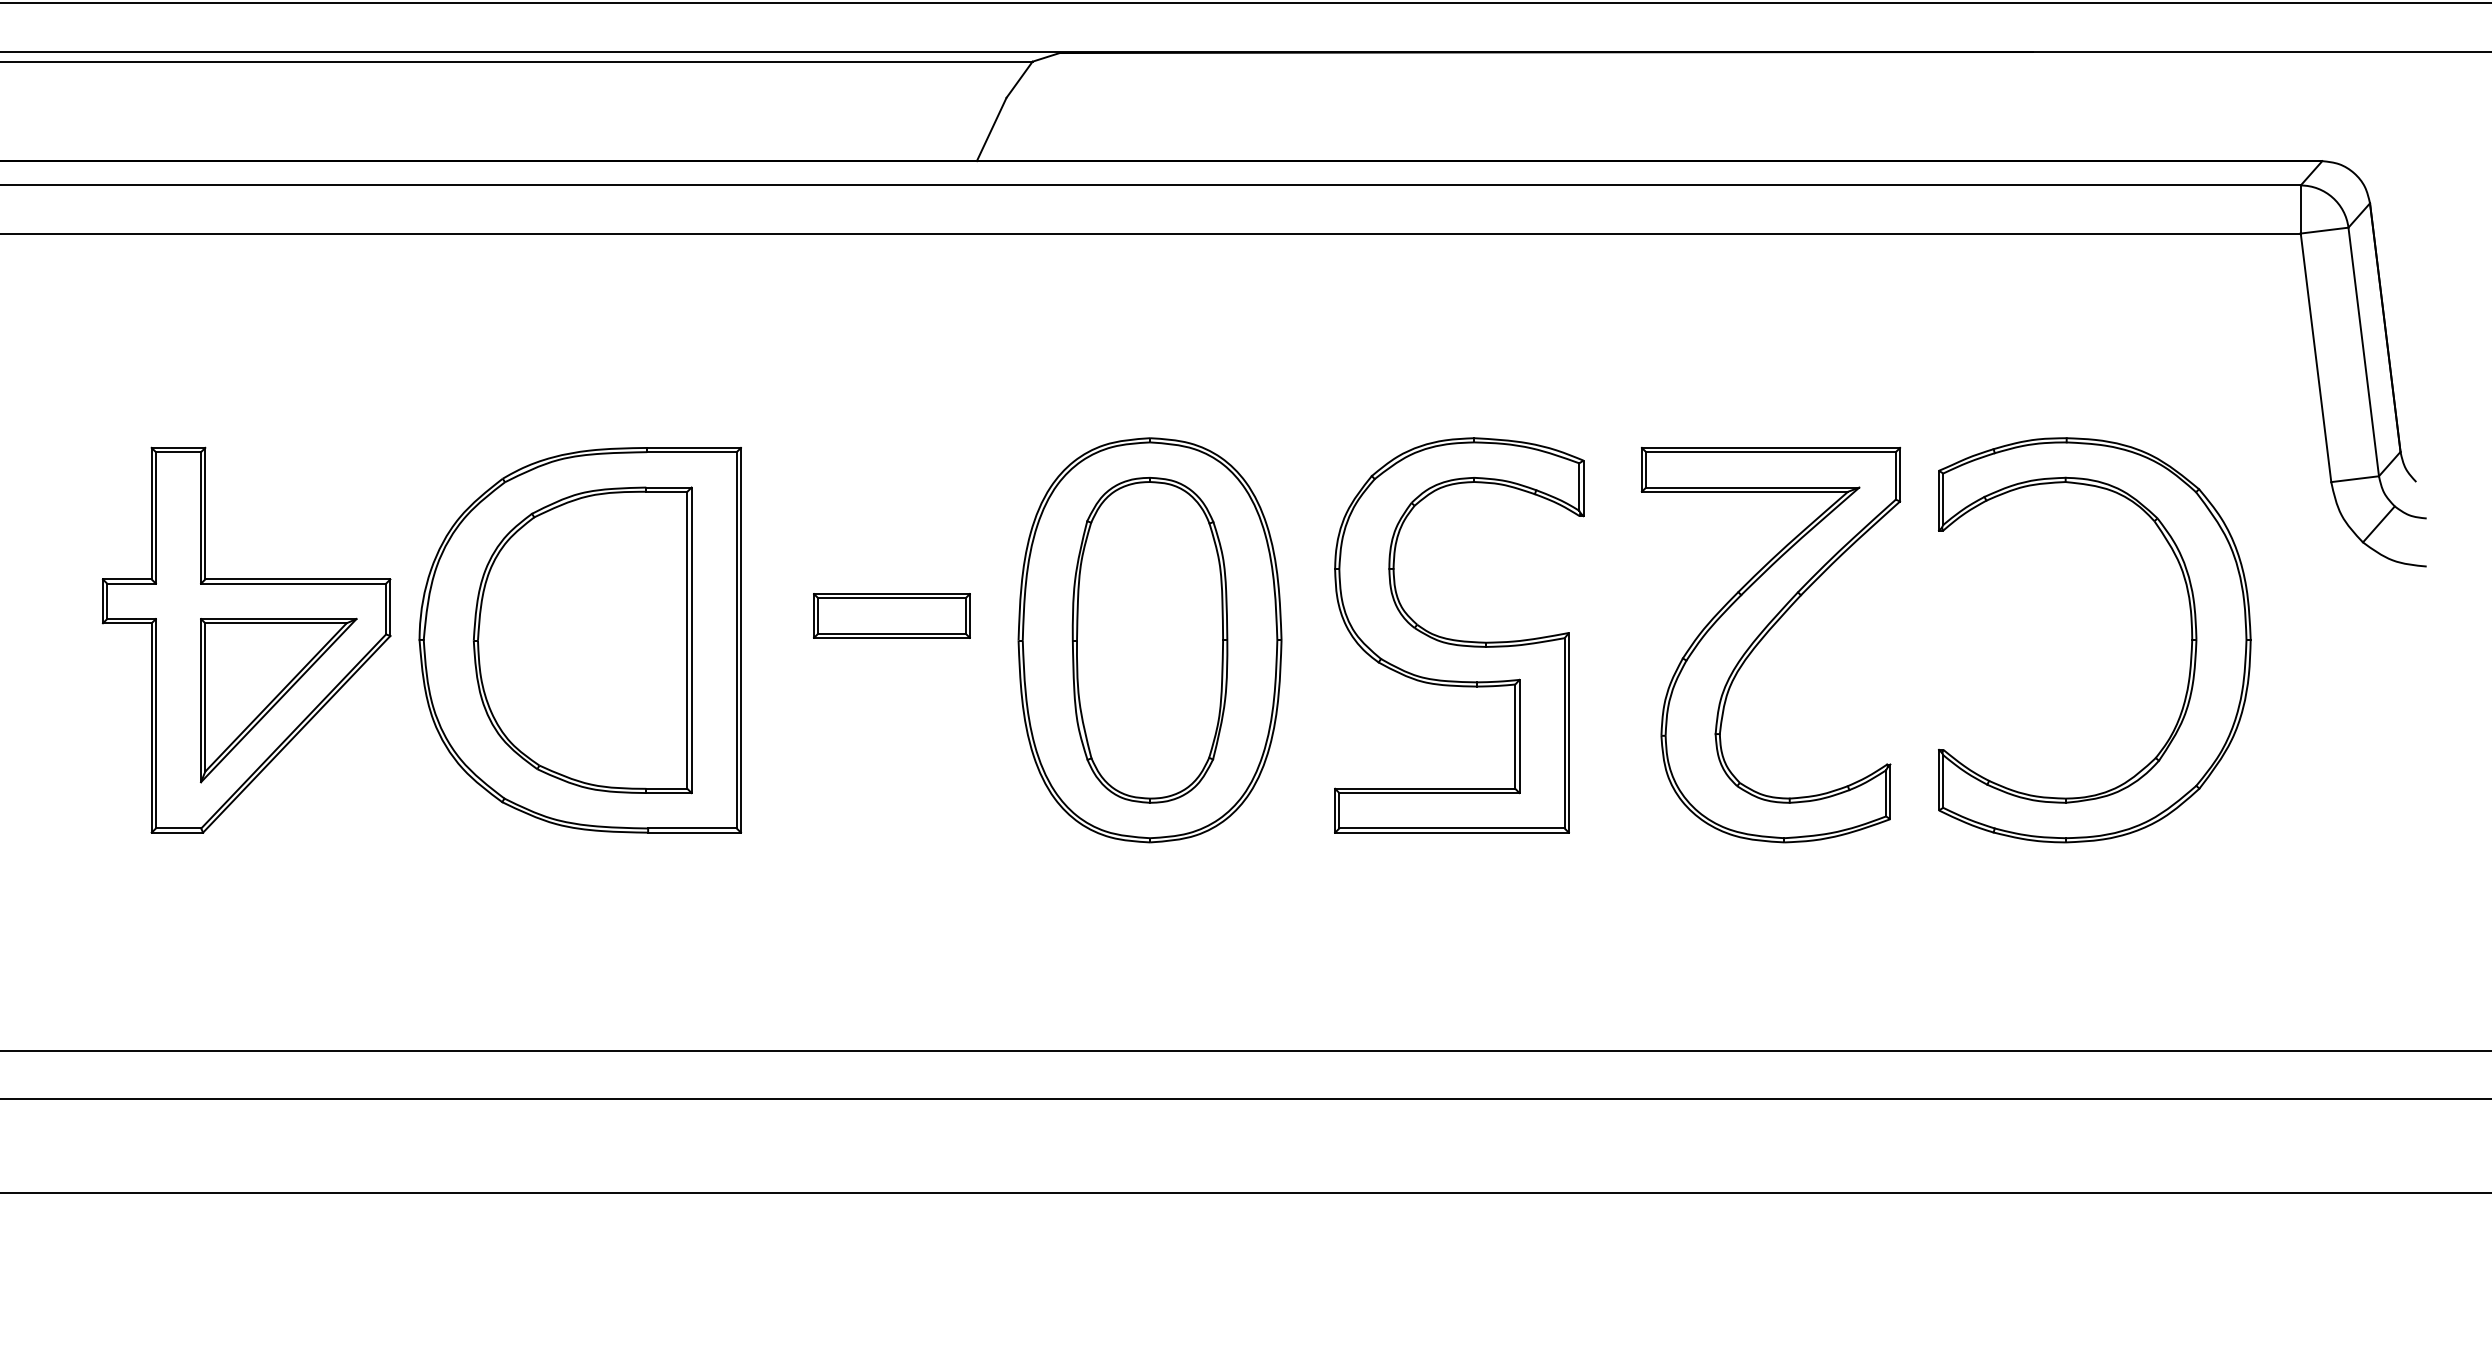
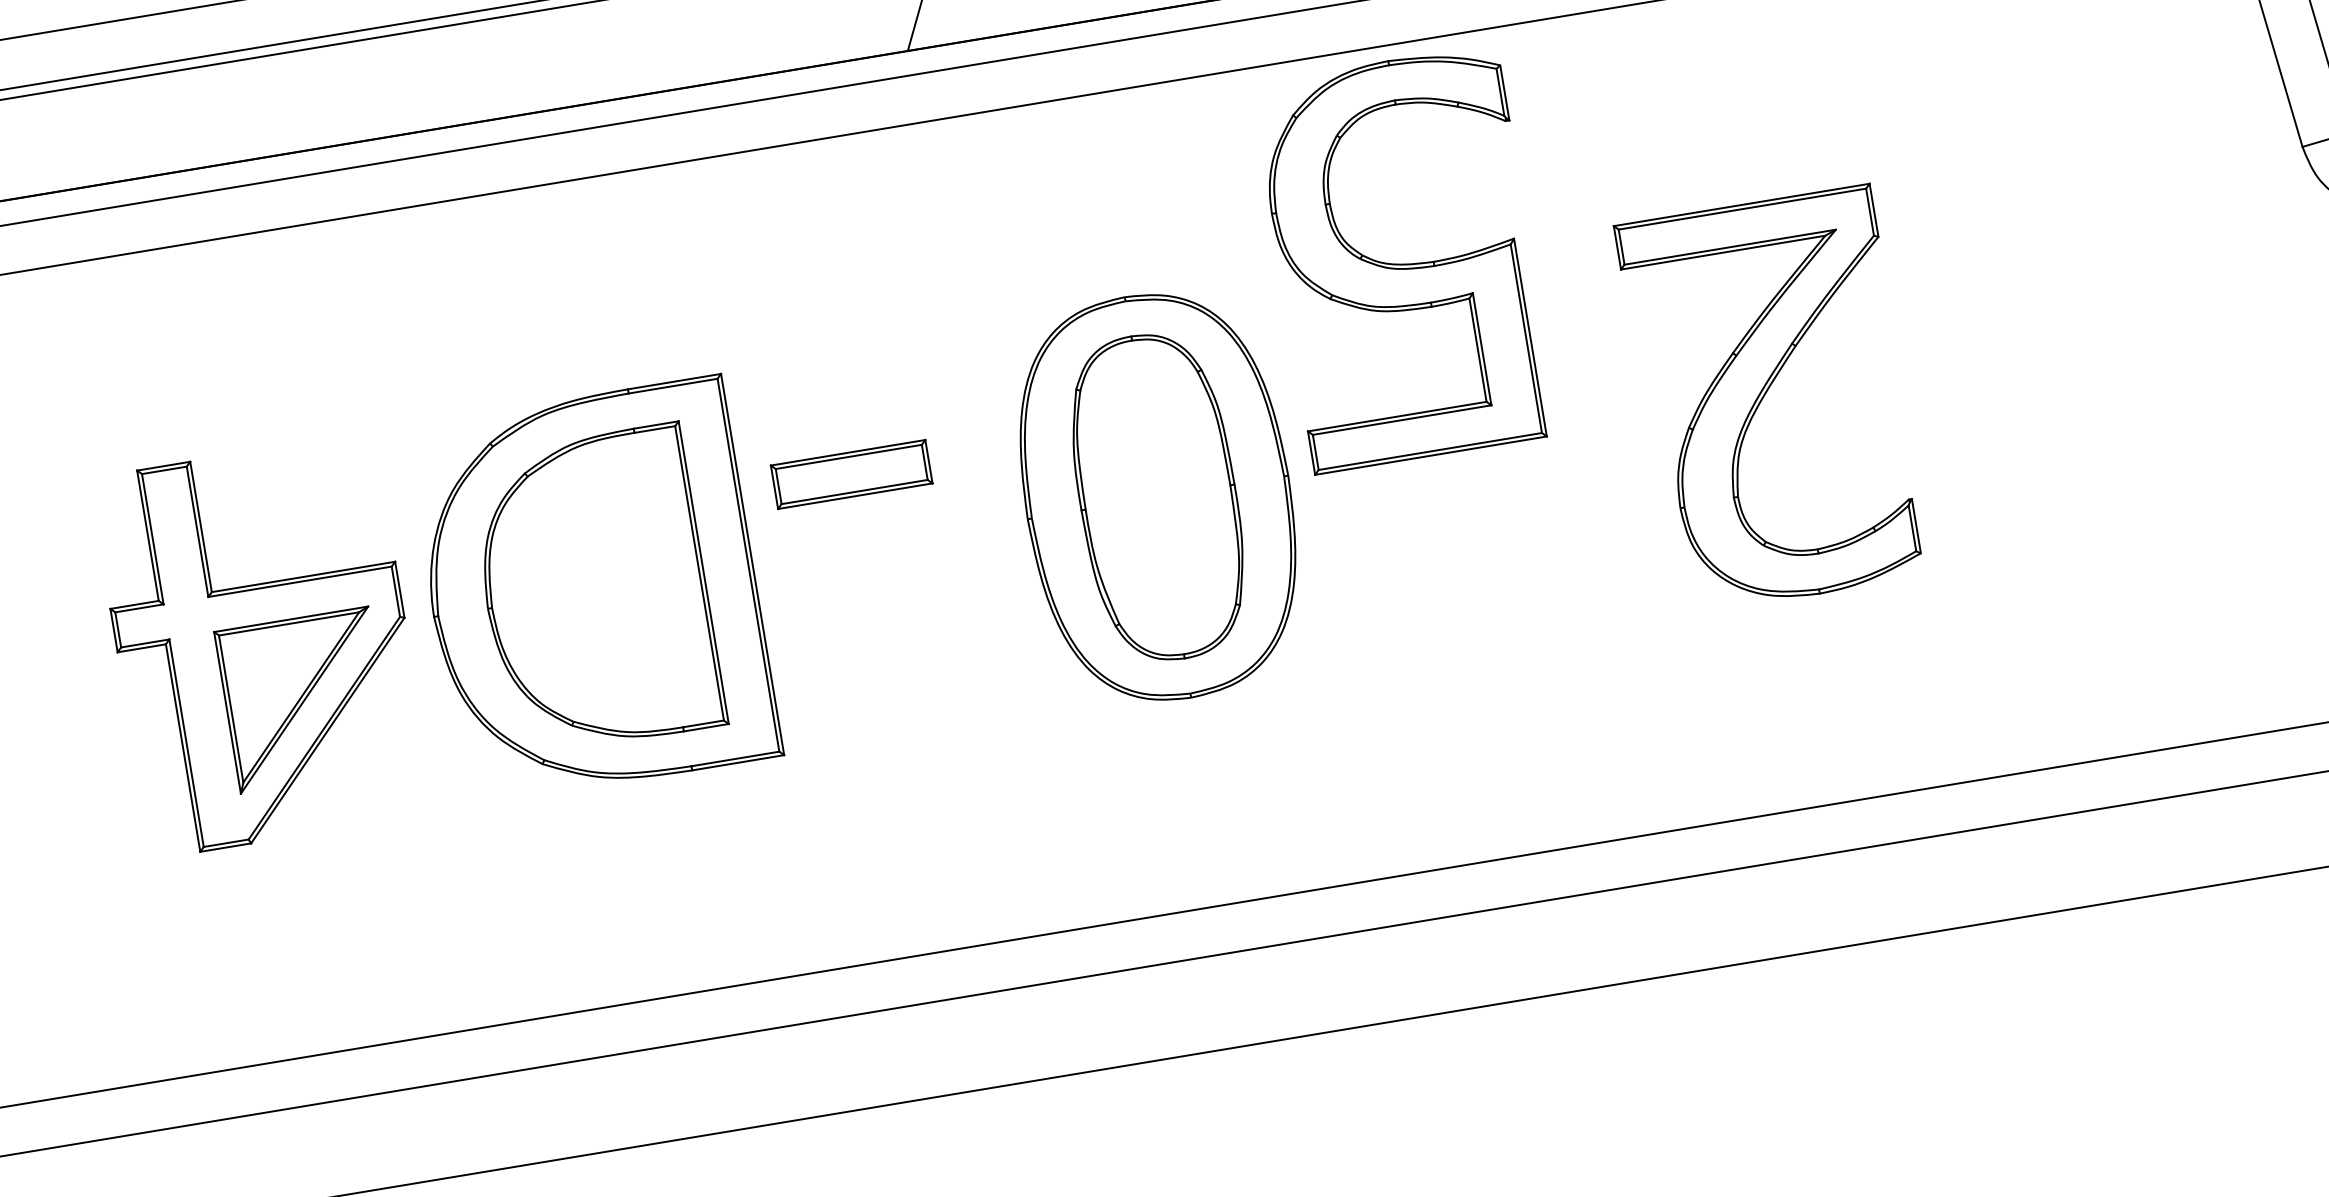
part: (891, 615) -> (851, 474), moved
part: (1459, 635) -> (1406, 259), moved
part: (2190, 649) -> (2190, 335), removed

